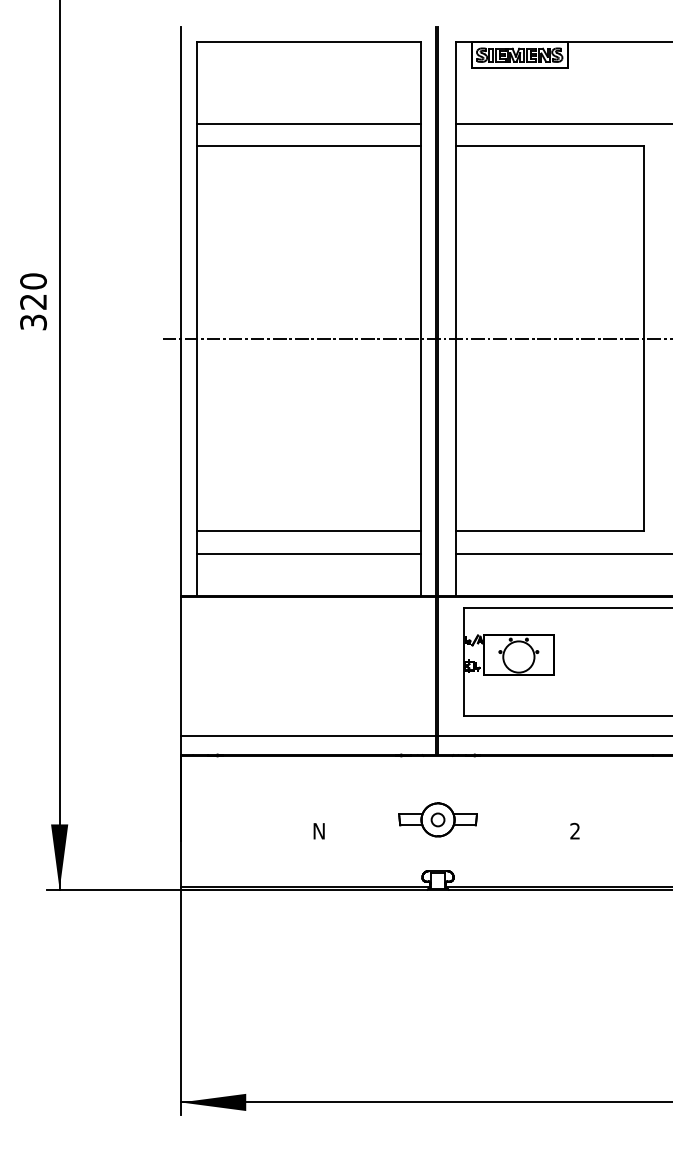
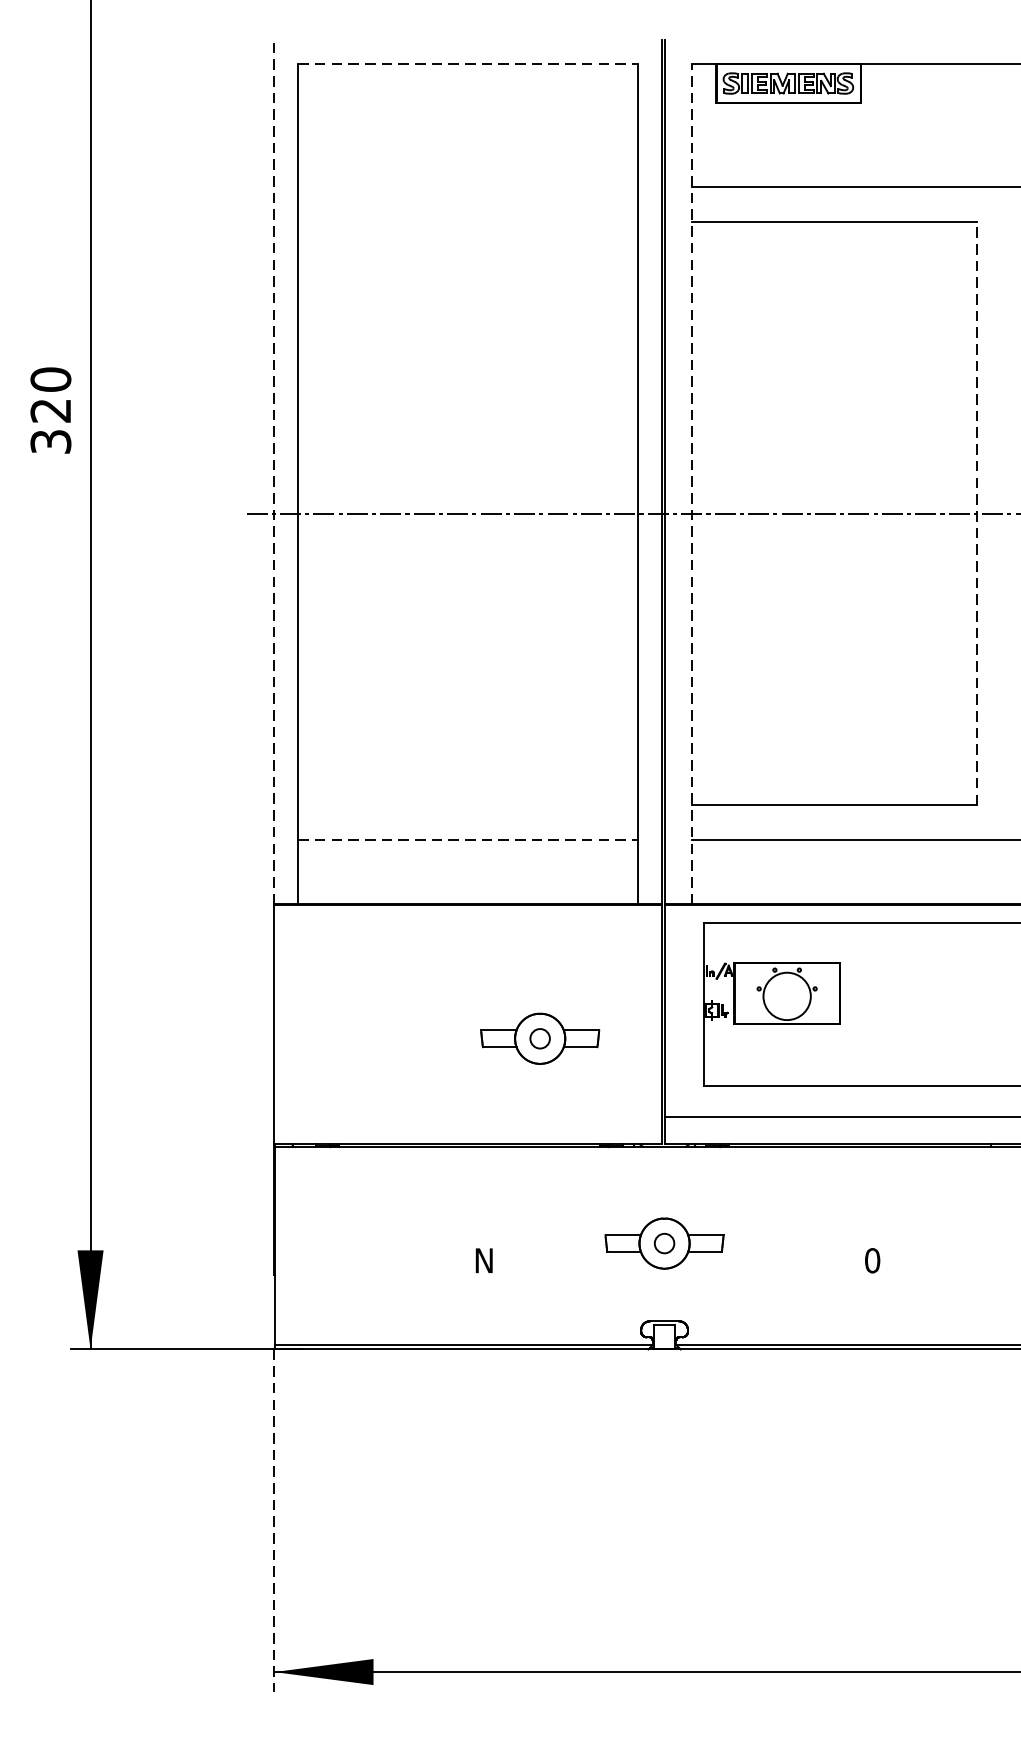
line: (309, 42) -> (469, 64), solid -> dashed
line: (308, 123) -> (468, 187), removed
line: (308, 146) -> (468, 222), removed
text: (33, 301) -> (50, 410), moved
line: (180, 311) -> (273, 472), solid -> dashed
line: (456, 318) -> (692, 482), solid -> dashed
line: (643, 338) -> (976, 513), solid -> dashed
line: (308, 530) -> (468, 804), removed
line: (309, 553) -> (469, 839), solid -> dashed
part: (355, 684) -> (539, 1038), added
line: (308, 736) -> (468, 1116), removed
text: (575, 831) -> (873, 1261), 2 -> 0
line: (180, 1002) -> (273, 1520), solid -> dashed

